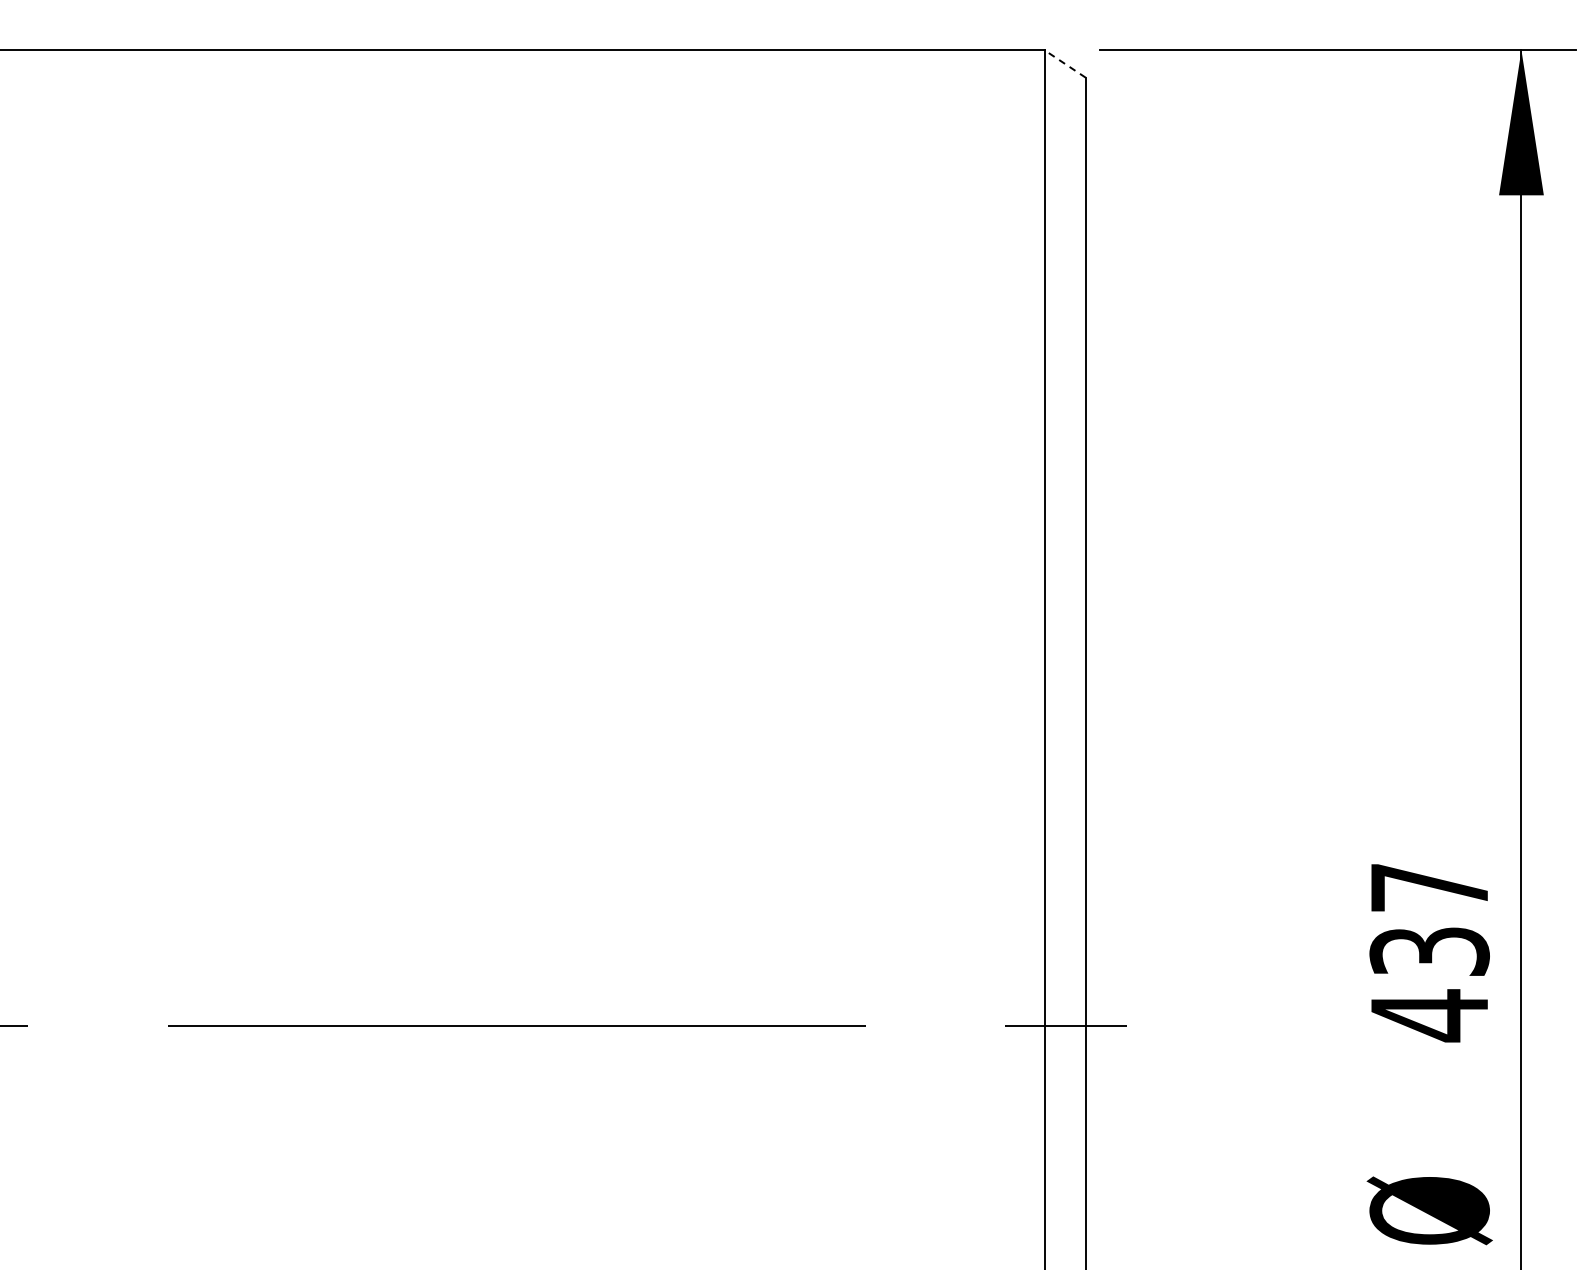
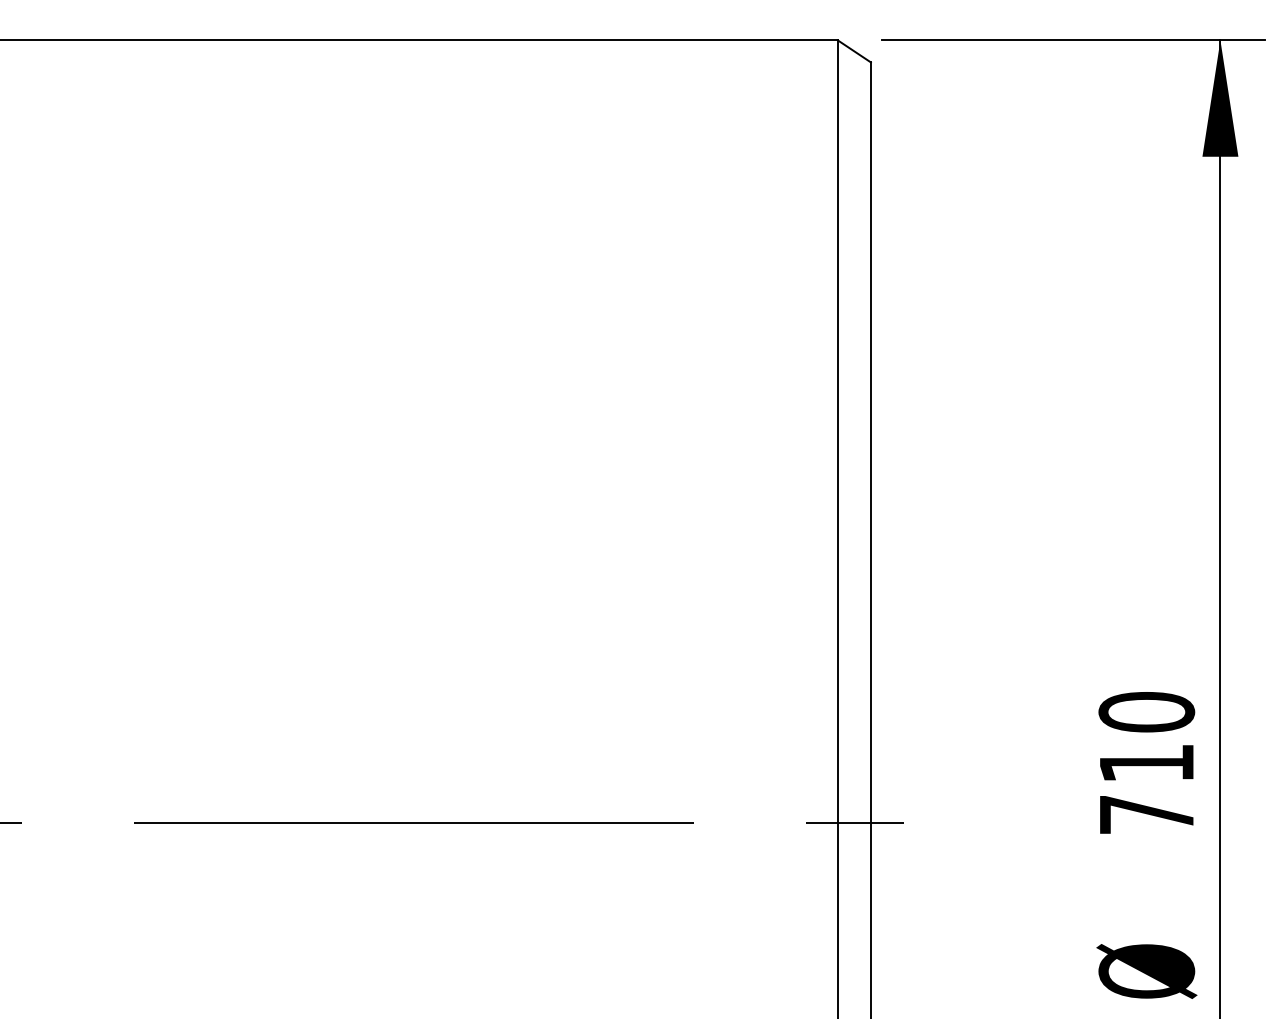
line: (1065, 64) -> (854, 51), dashed -> solid
text: (1429, 952) -> (1146, 764), 437 -> 710

